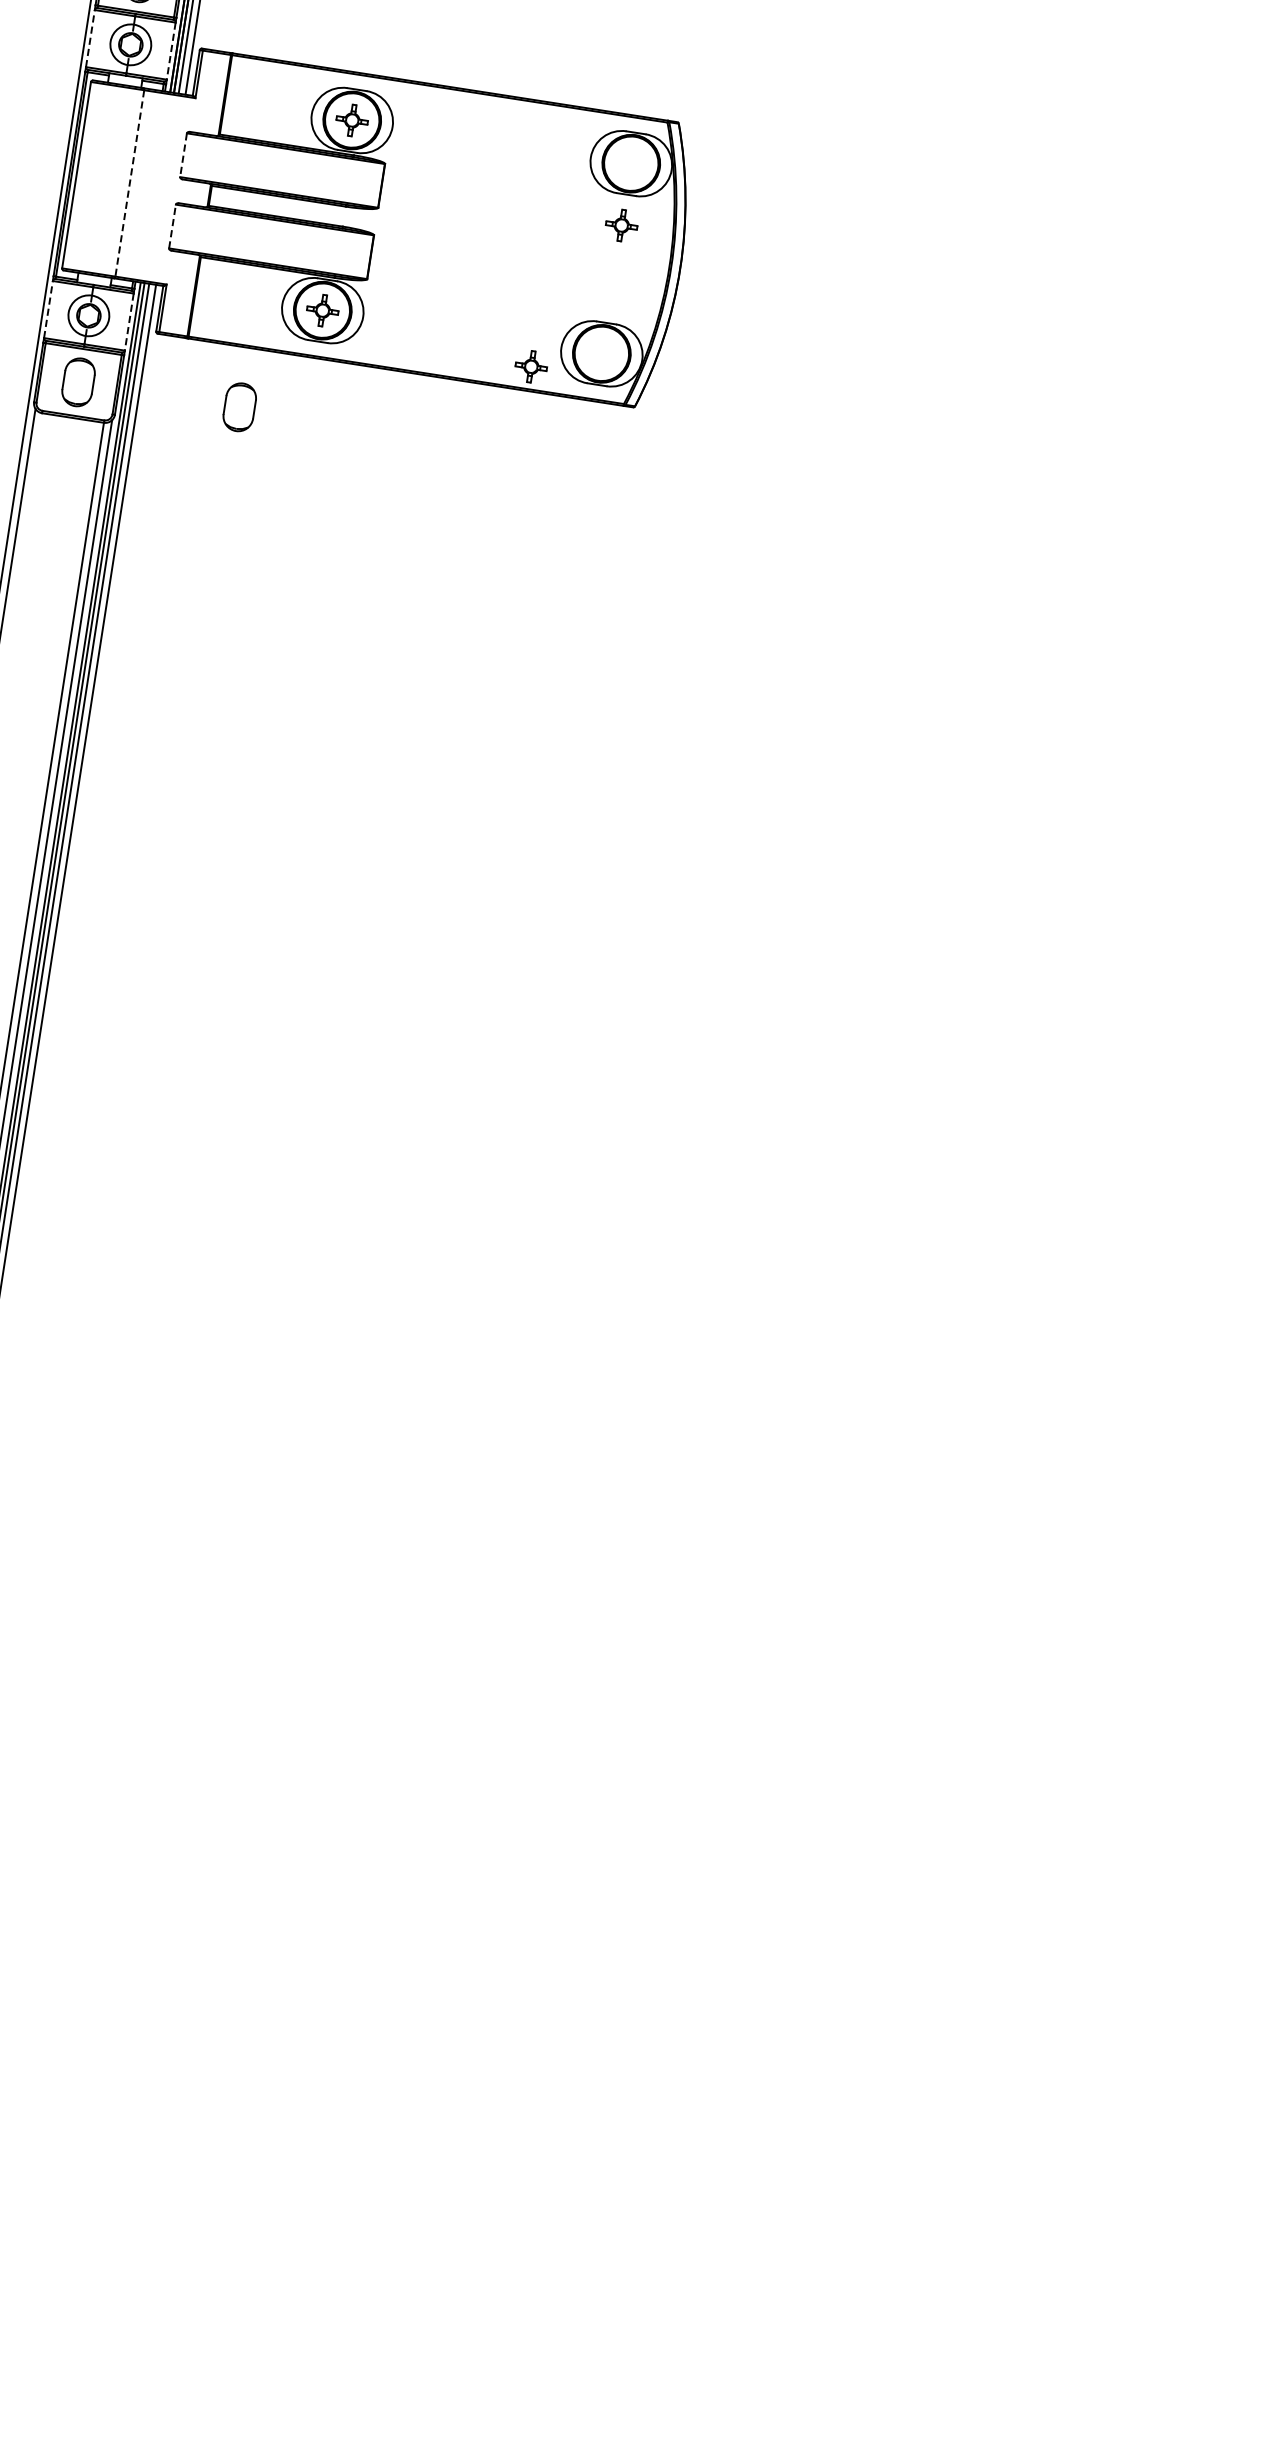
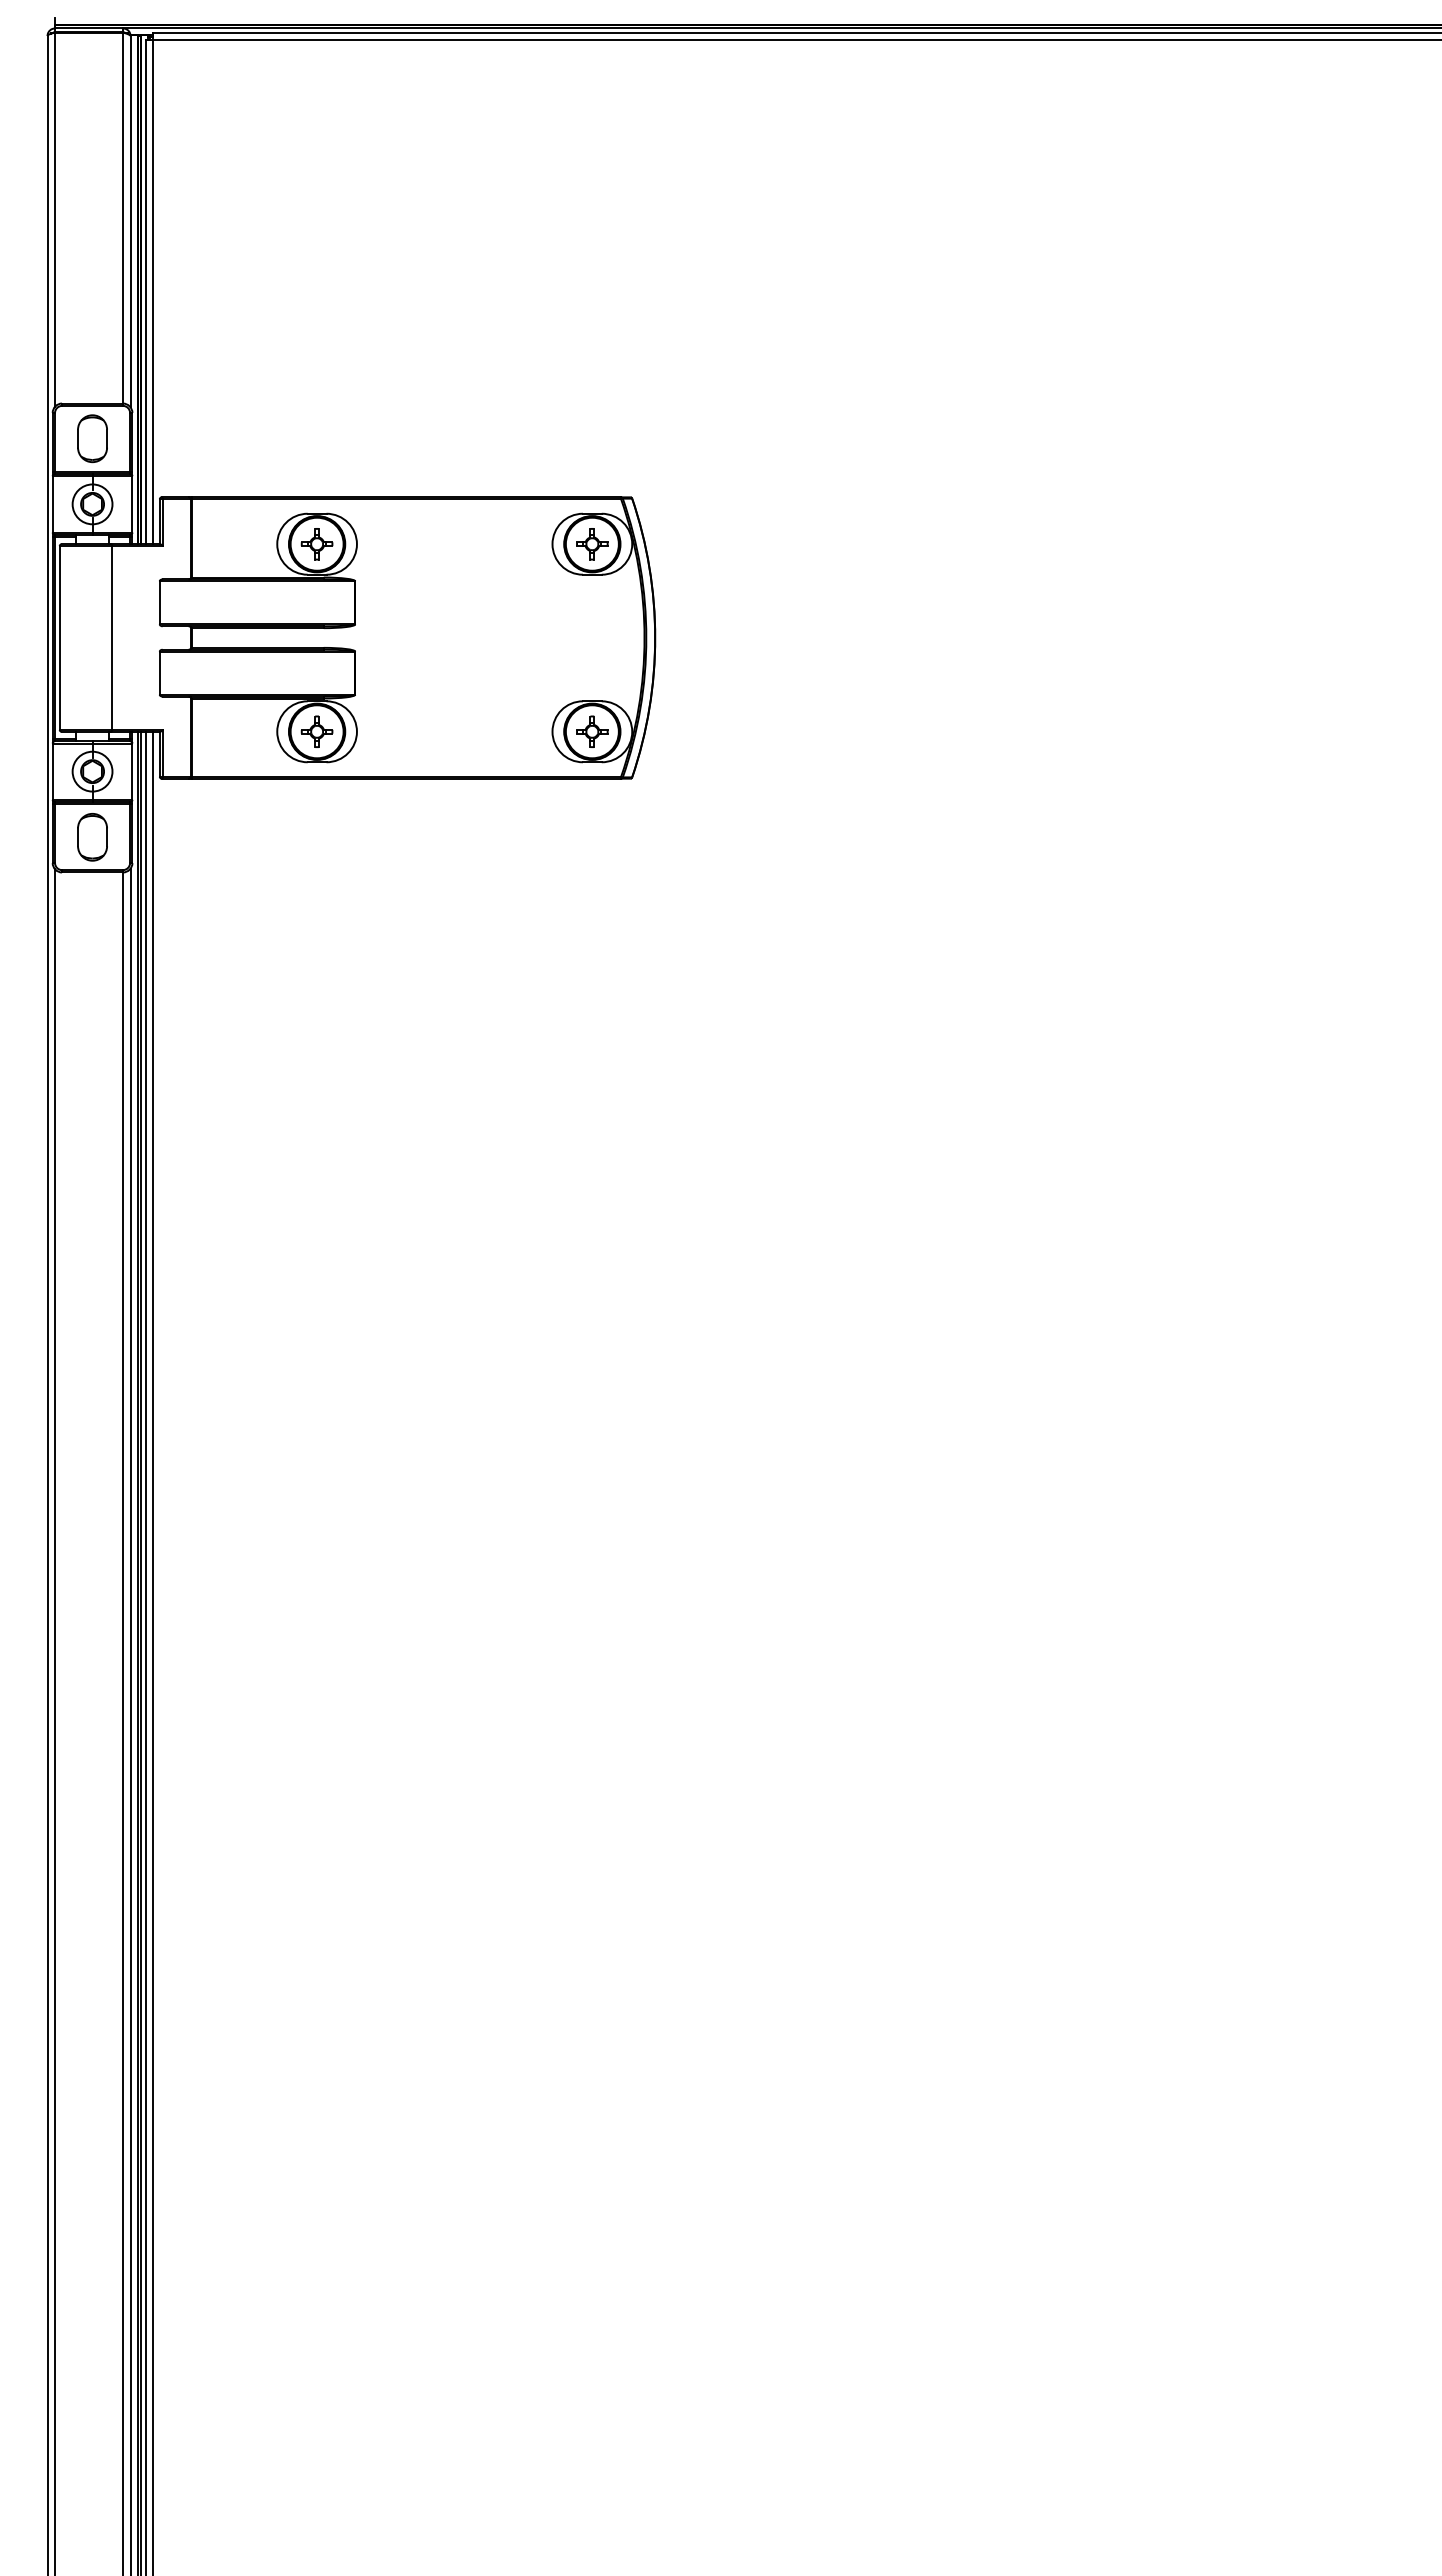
line: (90, 37) -> (52, 503), dashed -> solid
line: (171, 51) -> (132, 504), dashed -> solid
line: (183, 154) -> (159, 602), dashed -> solid
line: (130, 183) -> (112, 638), dashed -> solid
part: (621, 225) -> (592, 544), moved
line: (172, 226) -> (159, 673), dashed -> solid
line: (48, 309) -> (52, 771), dashed -> solid
line: (129, 322) -> (132, 772), dashed -> solid
part: (531, 366) -> (592, 731), moved
part: (239, 407) -> (251, 837), removed

